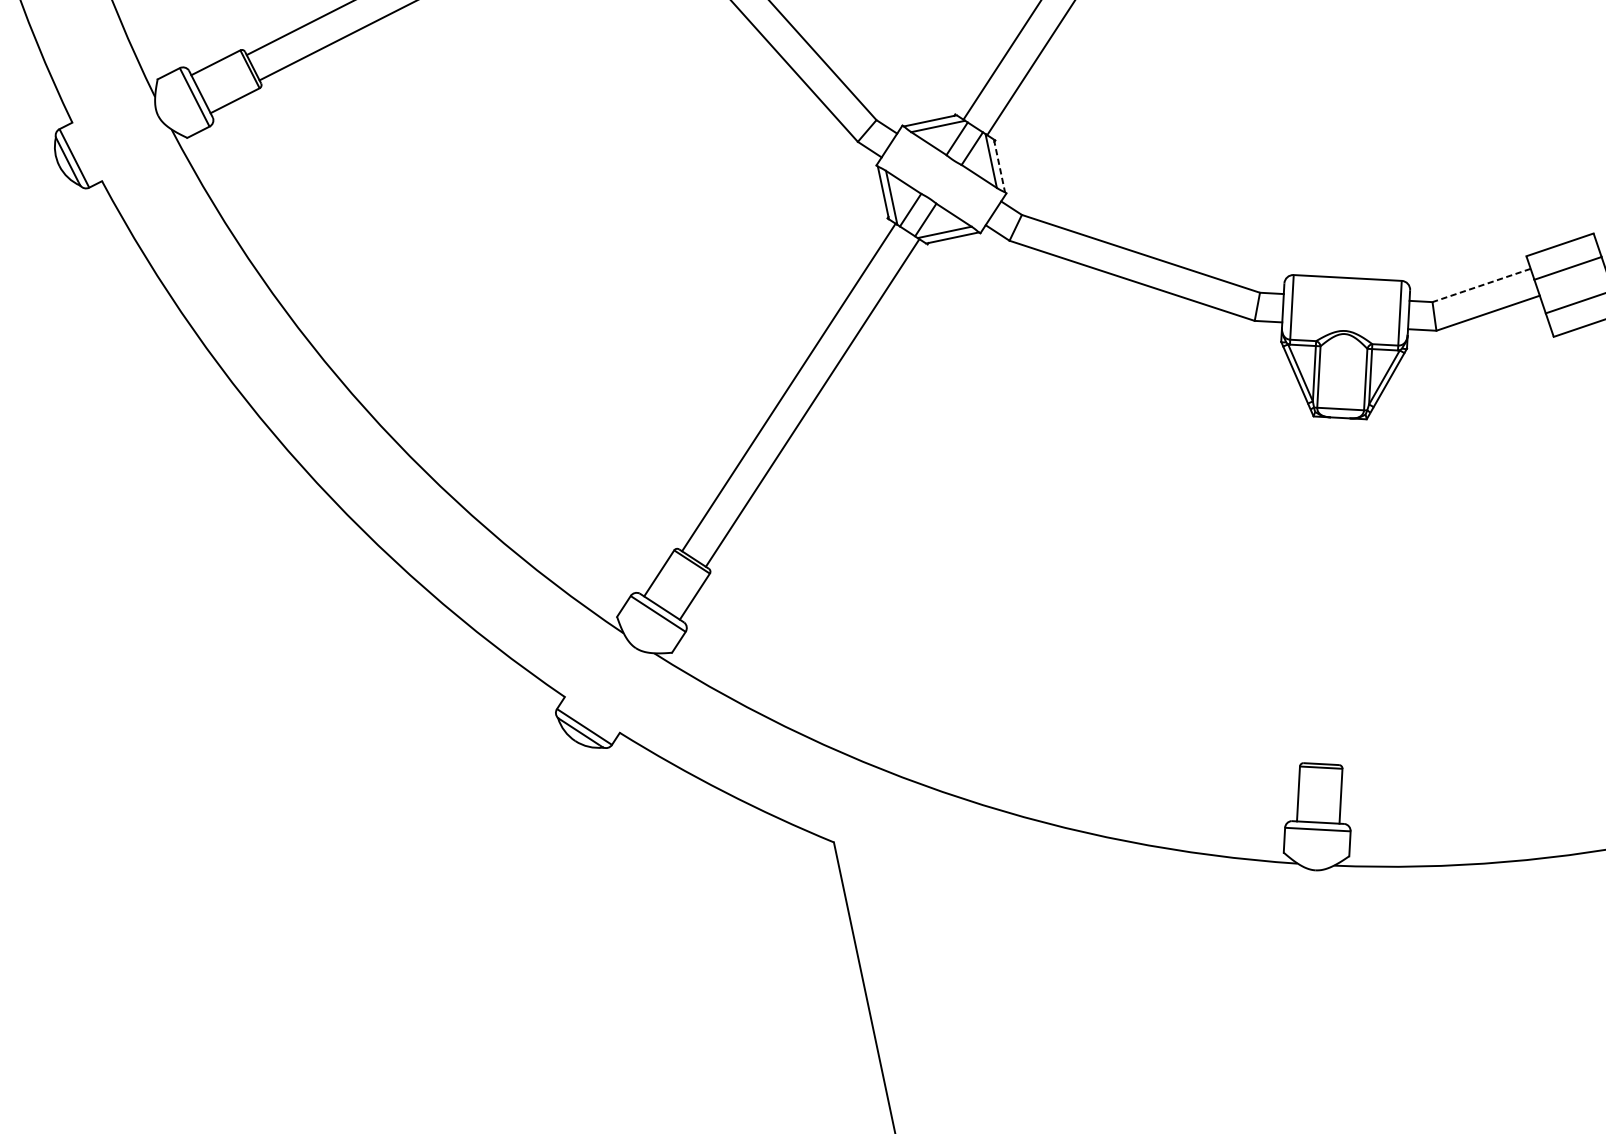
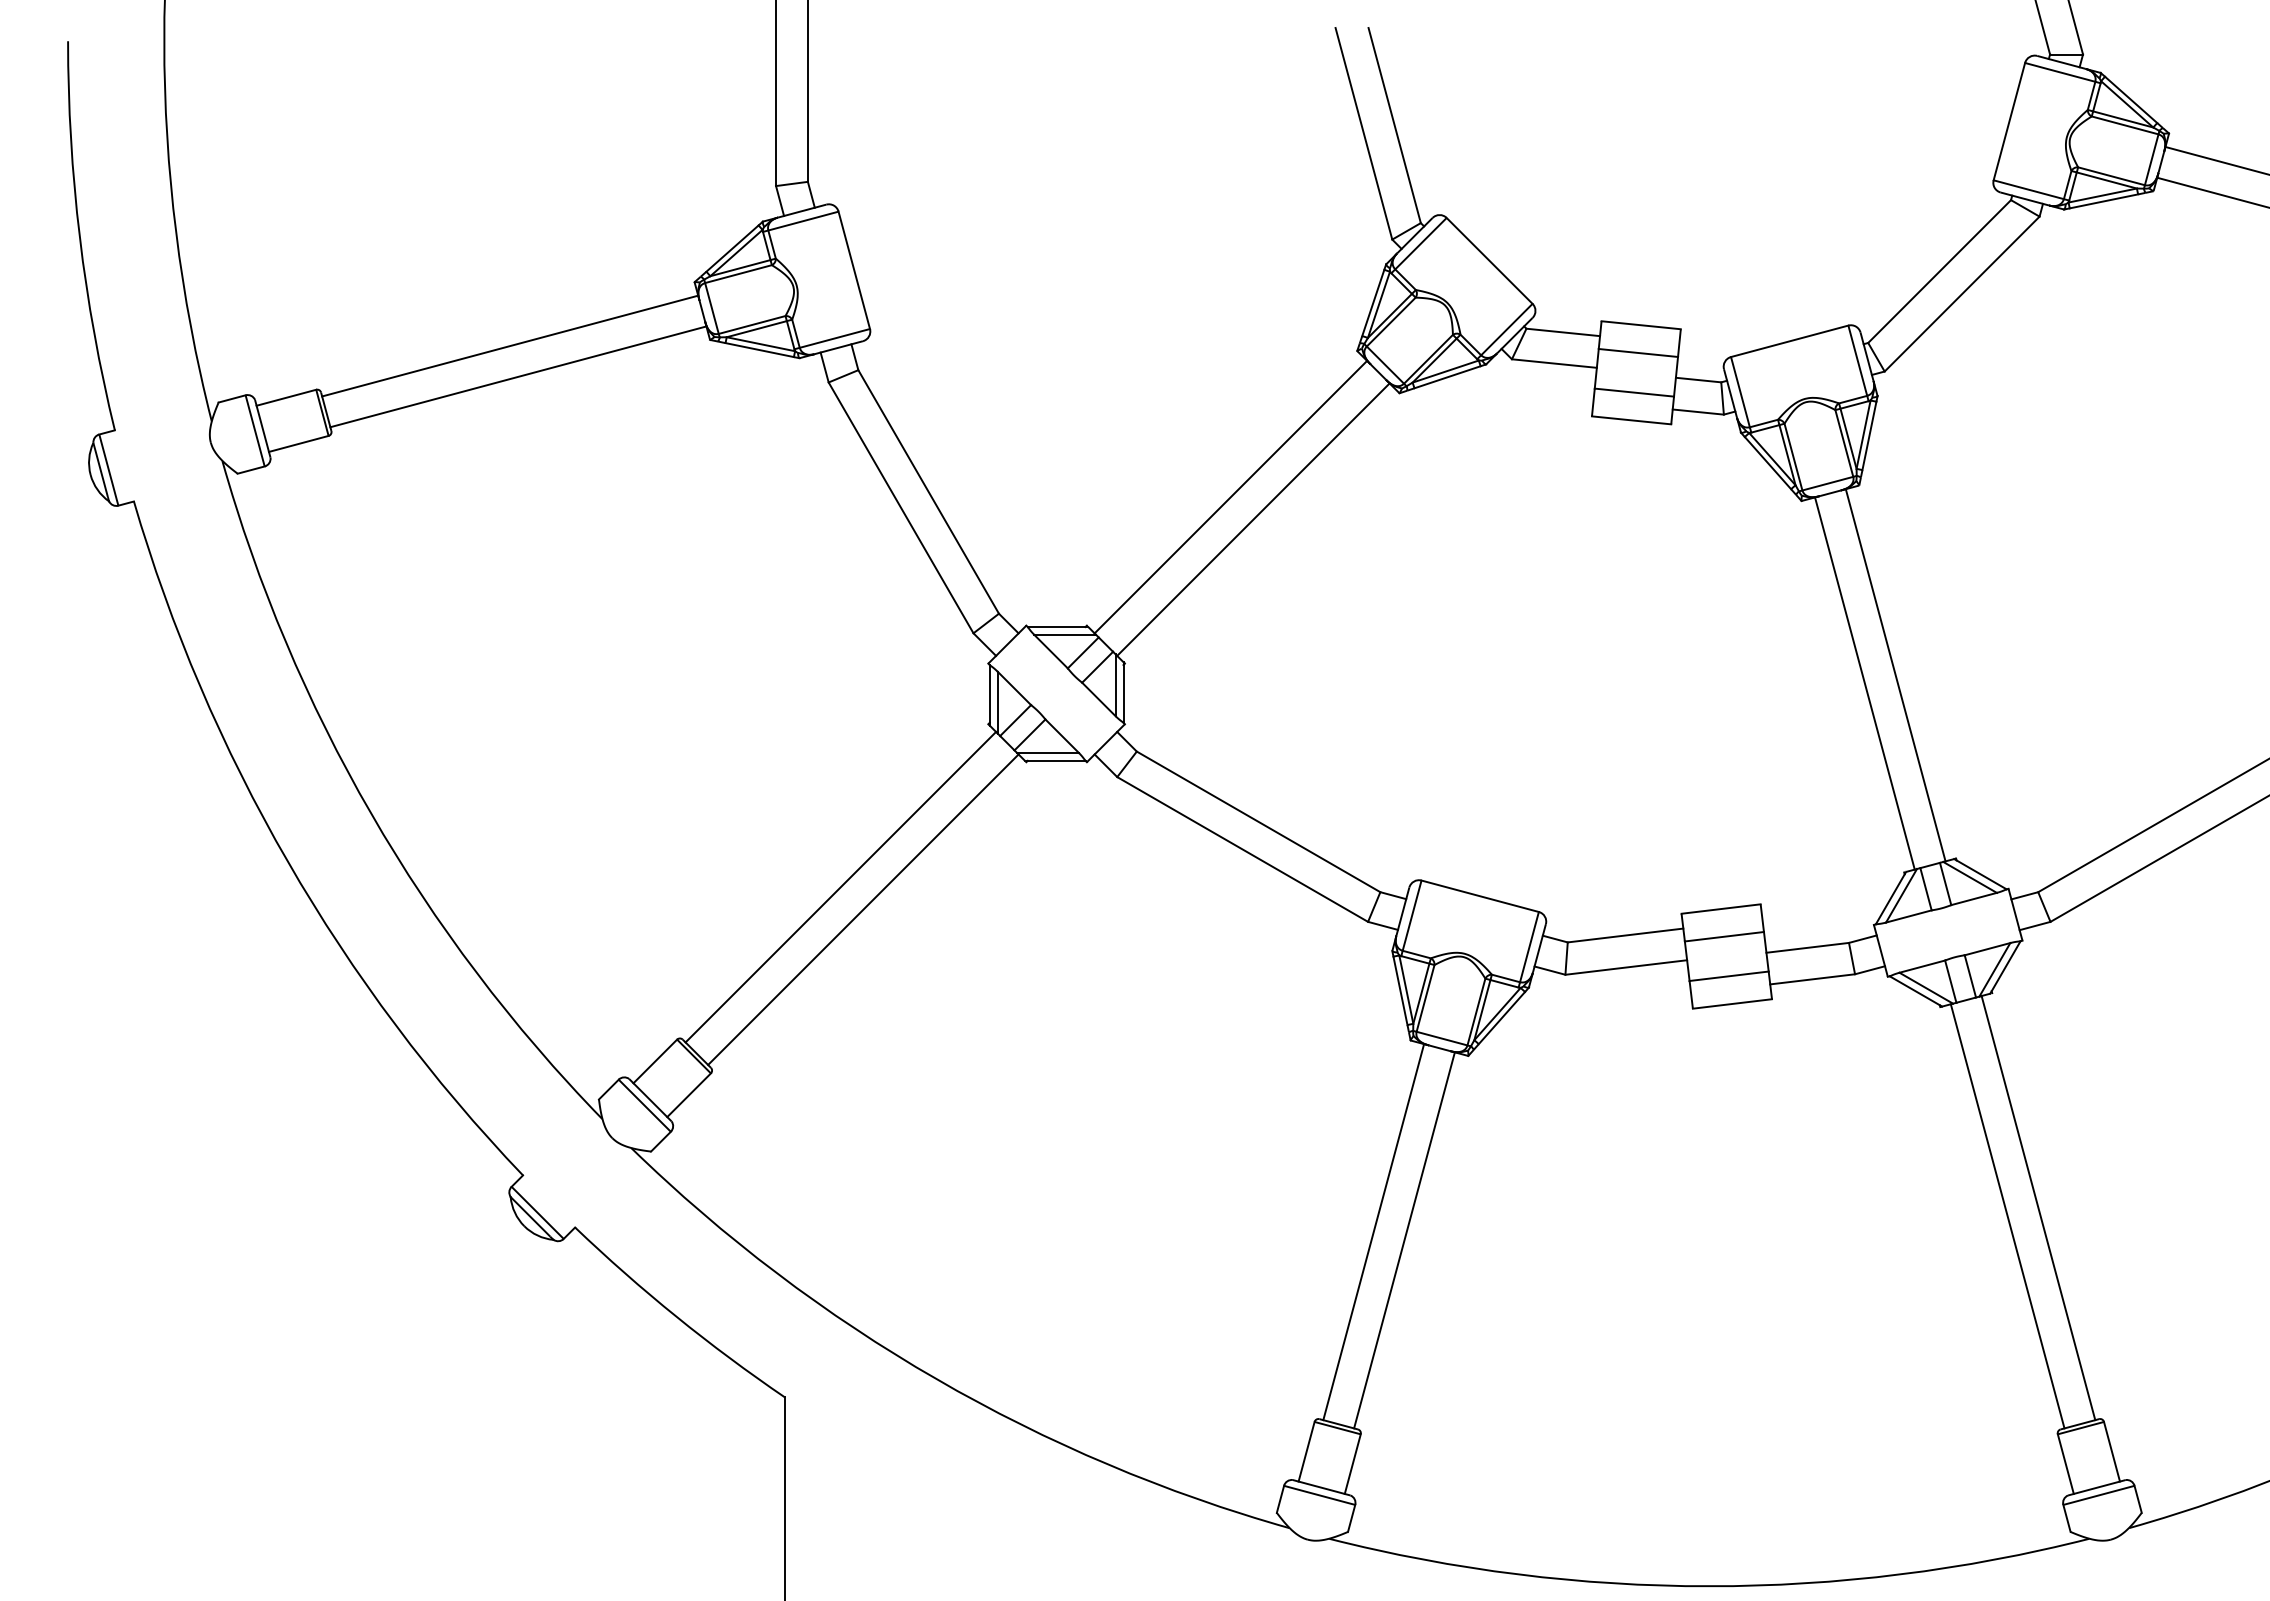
line: (999, 166) -> (1123, 693), dashed -> solid
line: (1481, 285) -> (1625, 935), dashed -> solid
line: (1316, 590) -> (1373, 1232), added
line: (1344, 591) -> (1404, 1240), added

